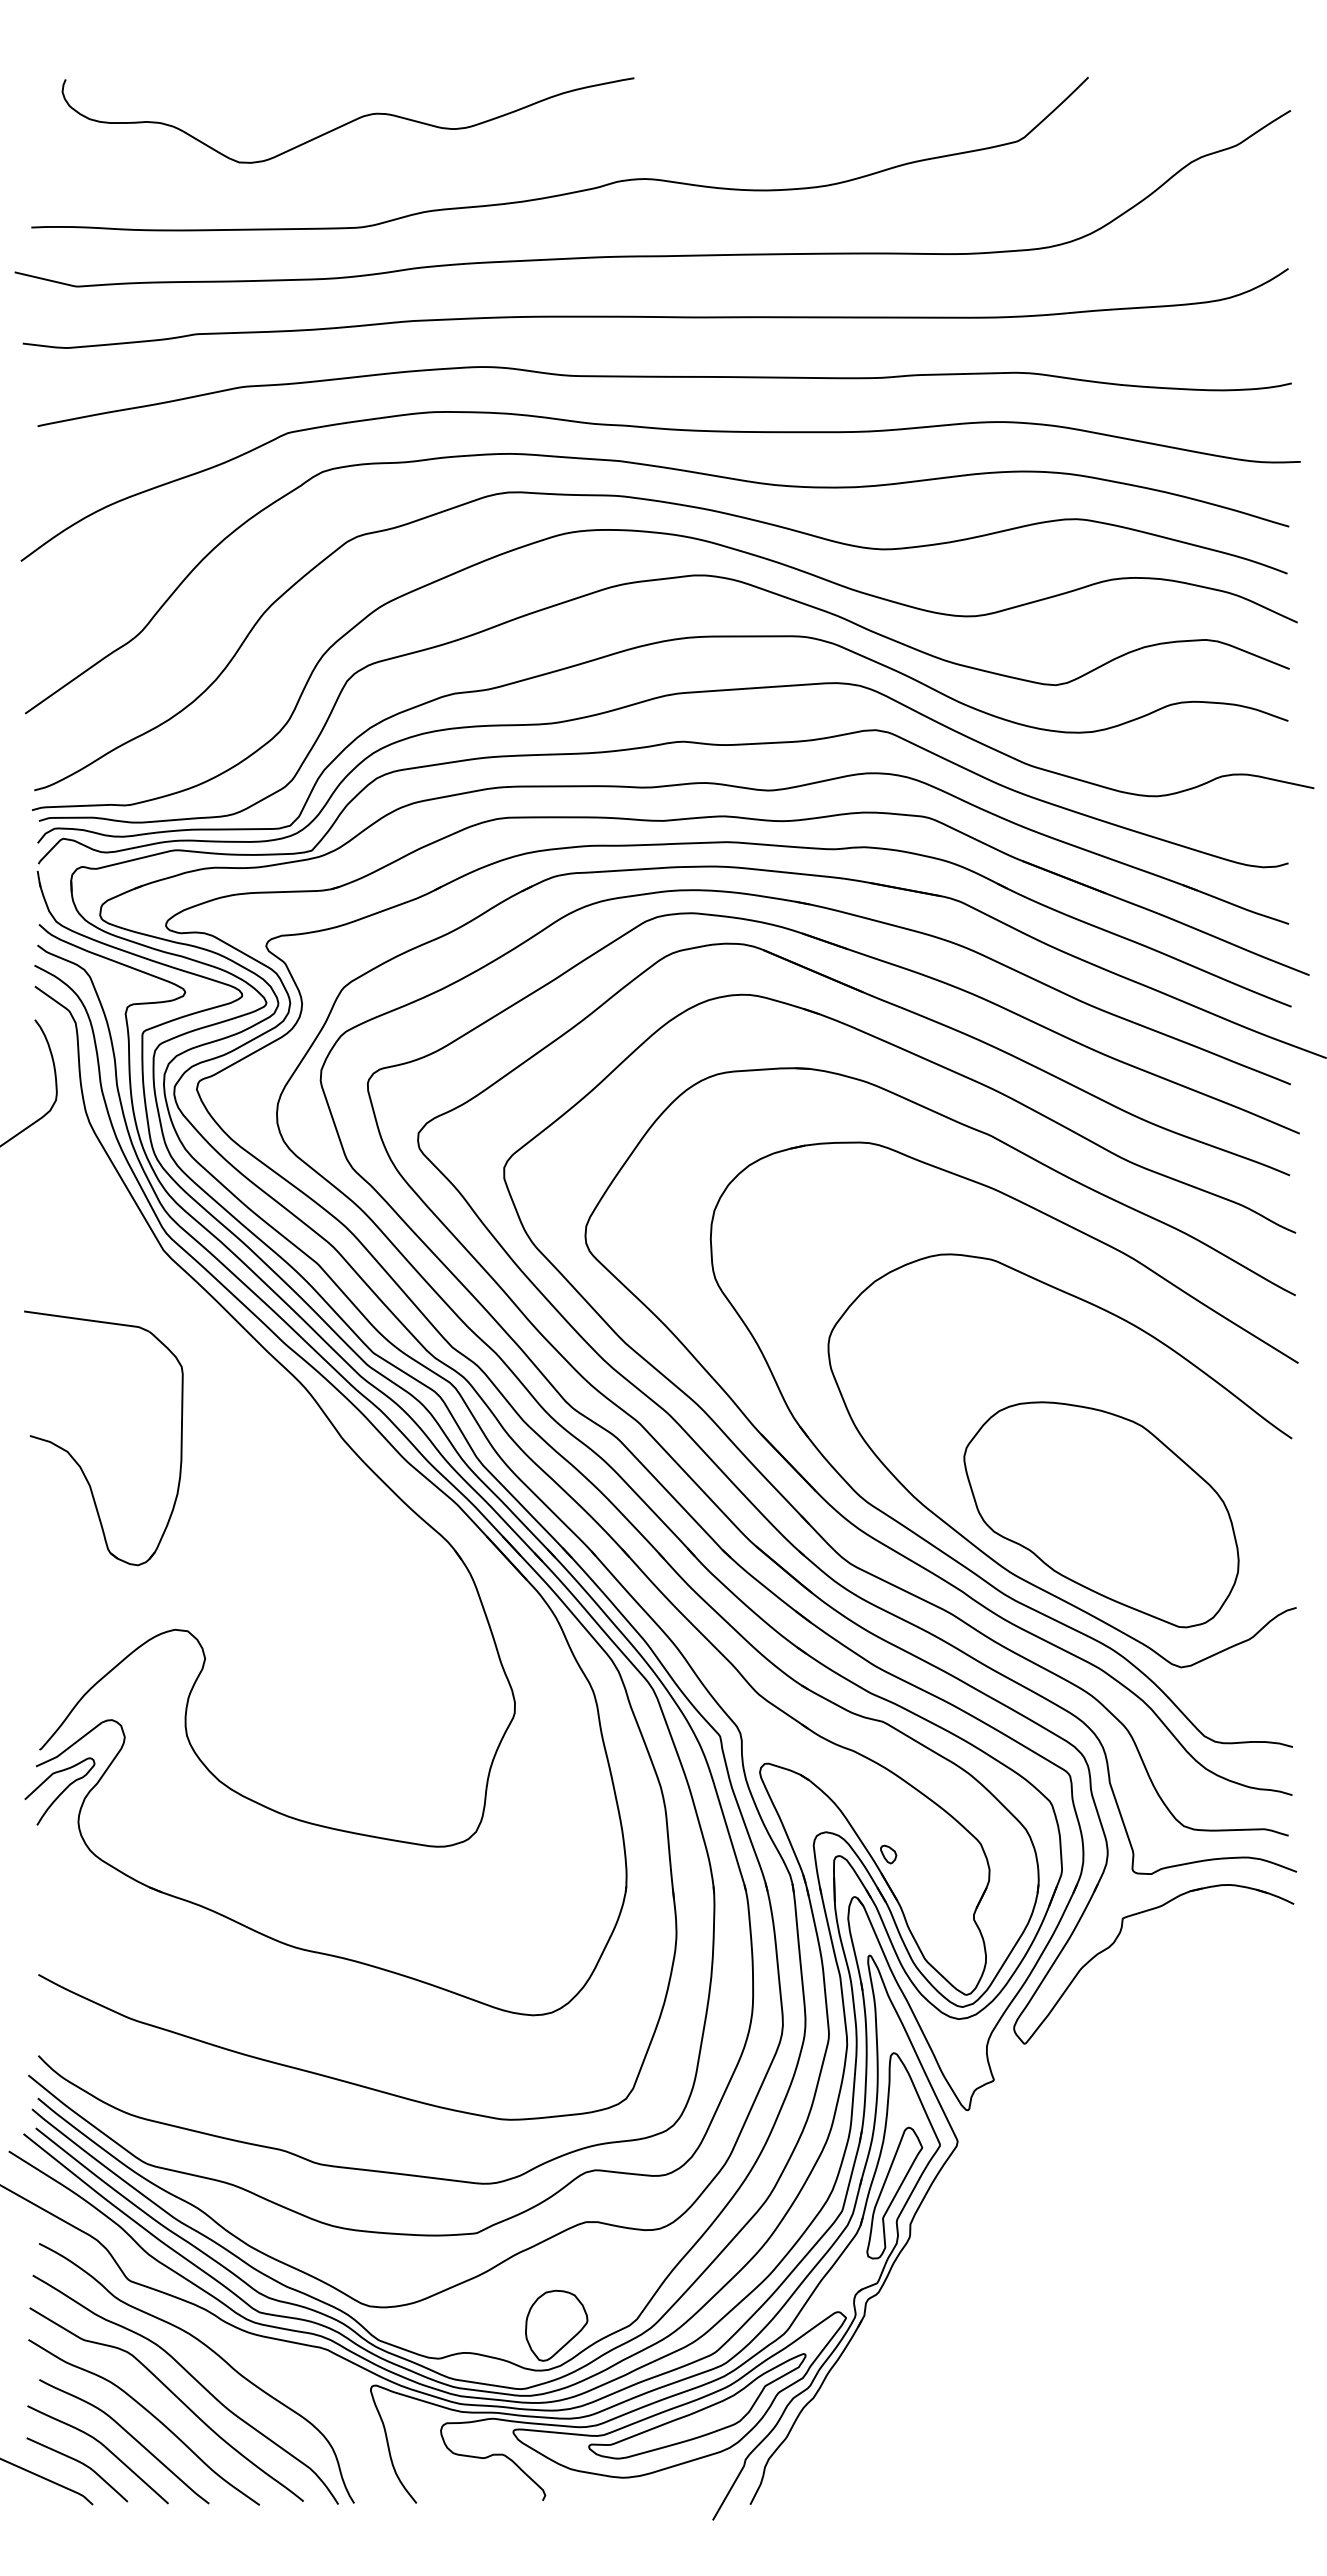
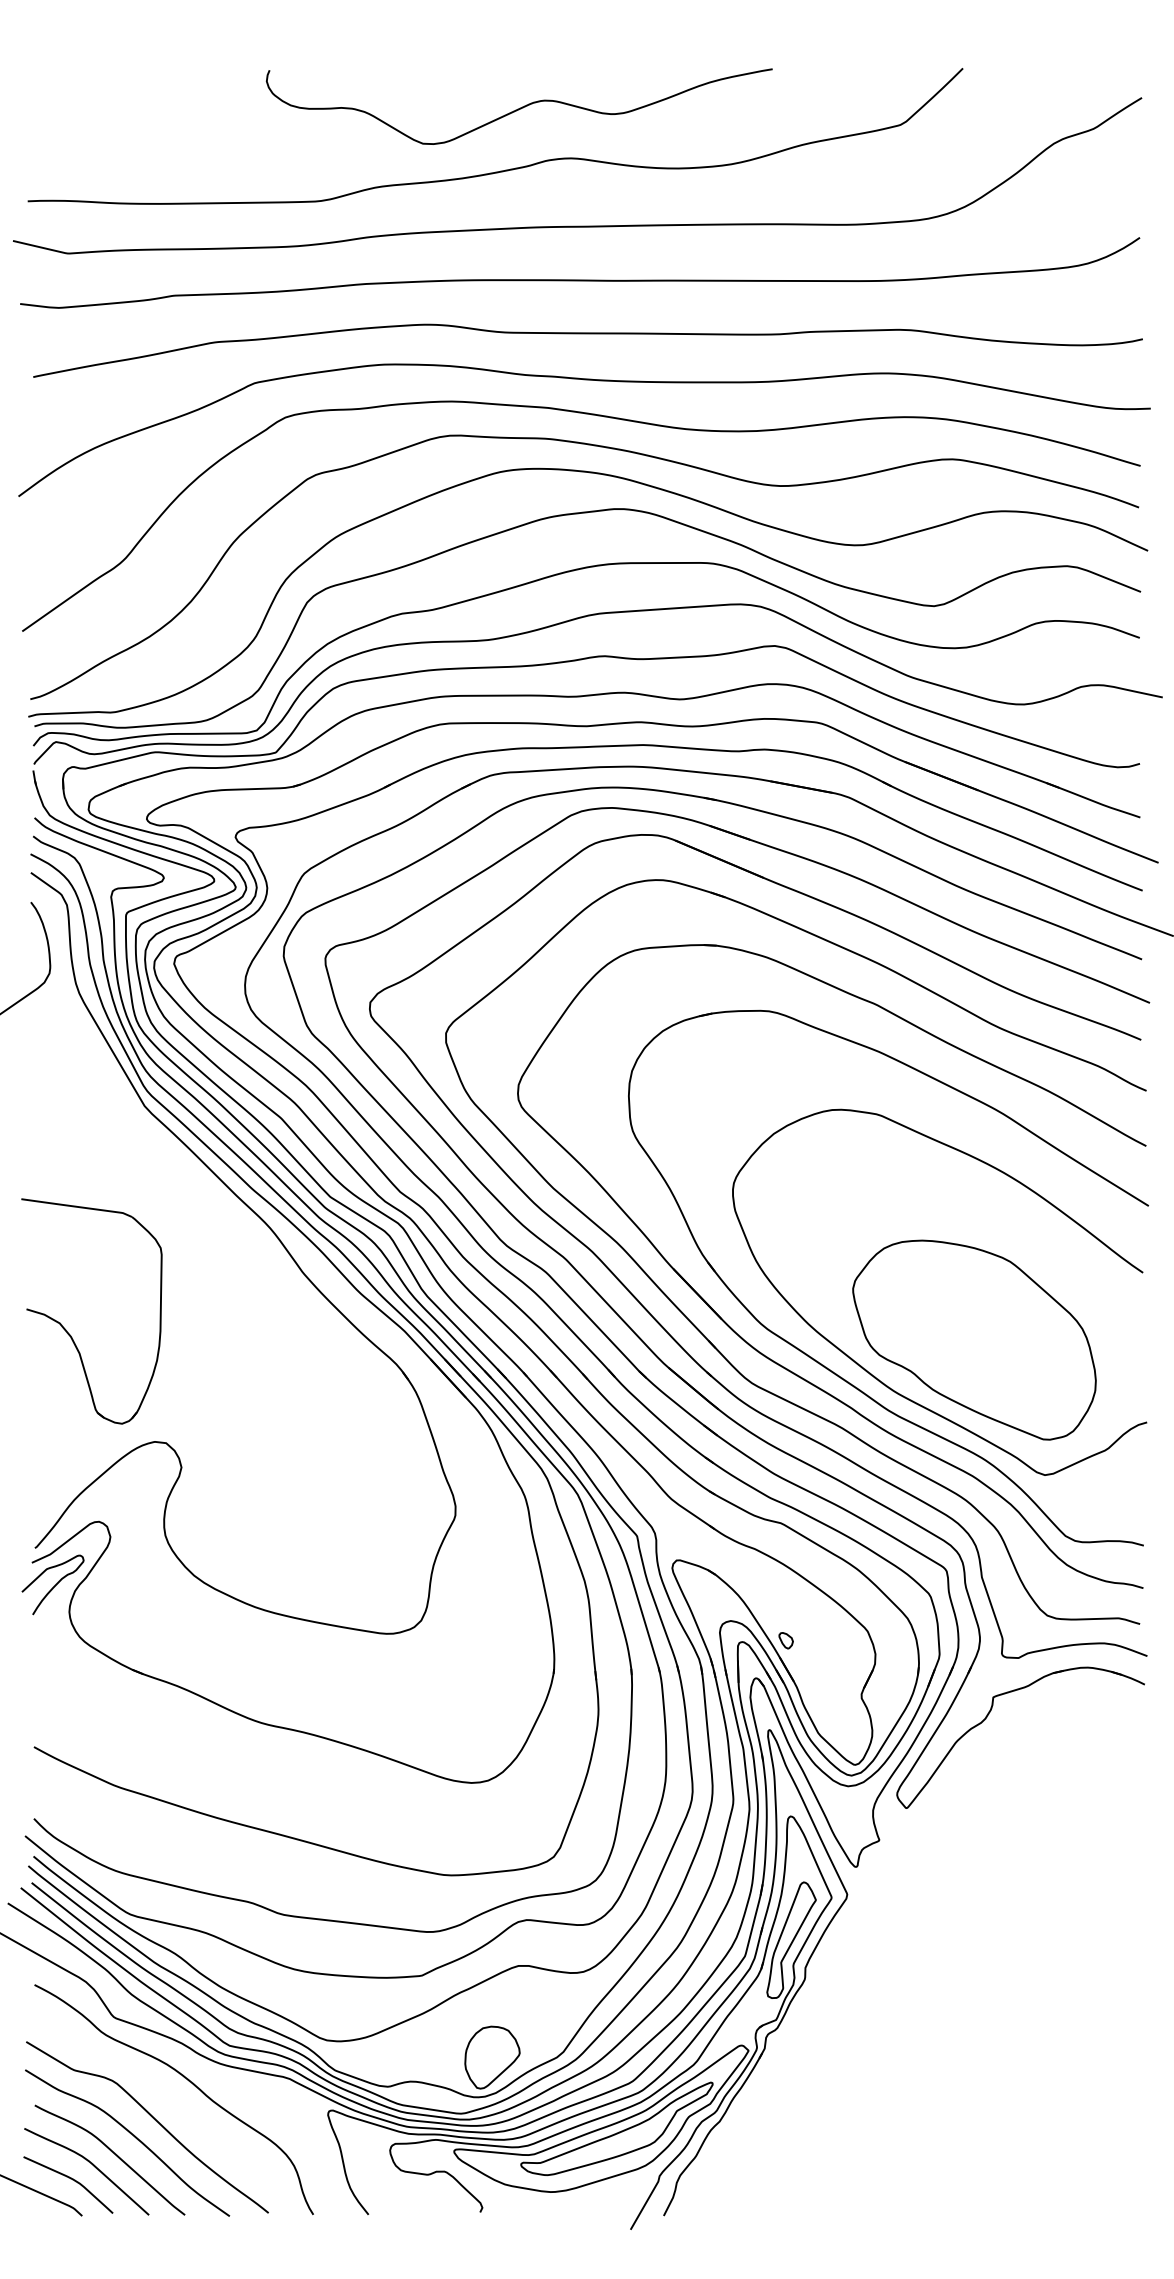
curve: (347, 122) -> (518, 108), moved
part: (76, 1460) -> (67, 1331), moved
curve: (191, 2377) -> (169, 2103), removed

